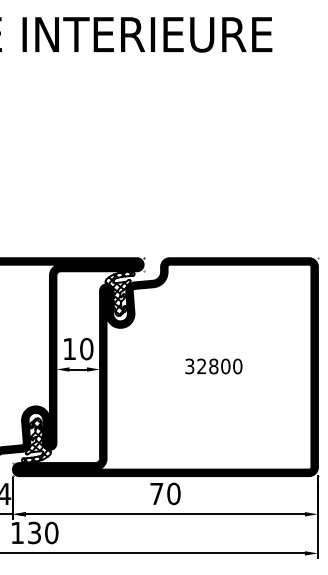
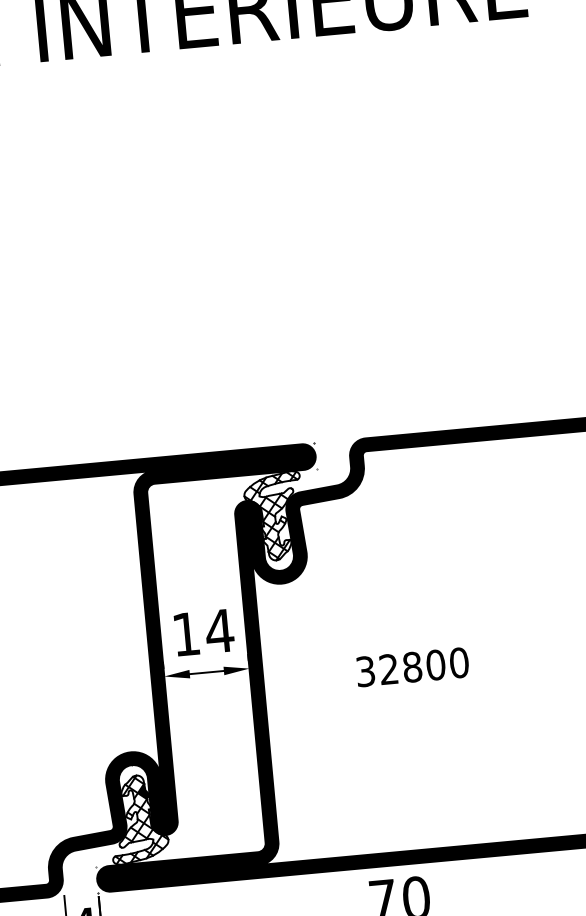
text: (86, 348) -> (219, 630), 10 -> 14
text: (213, 366) -> (411, 667), moved

